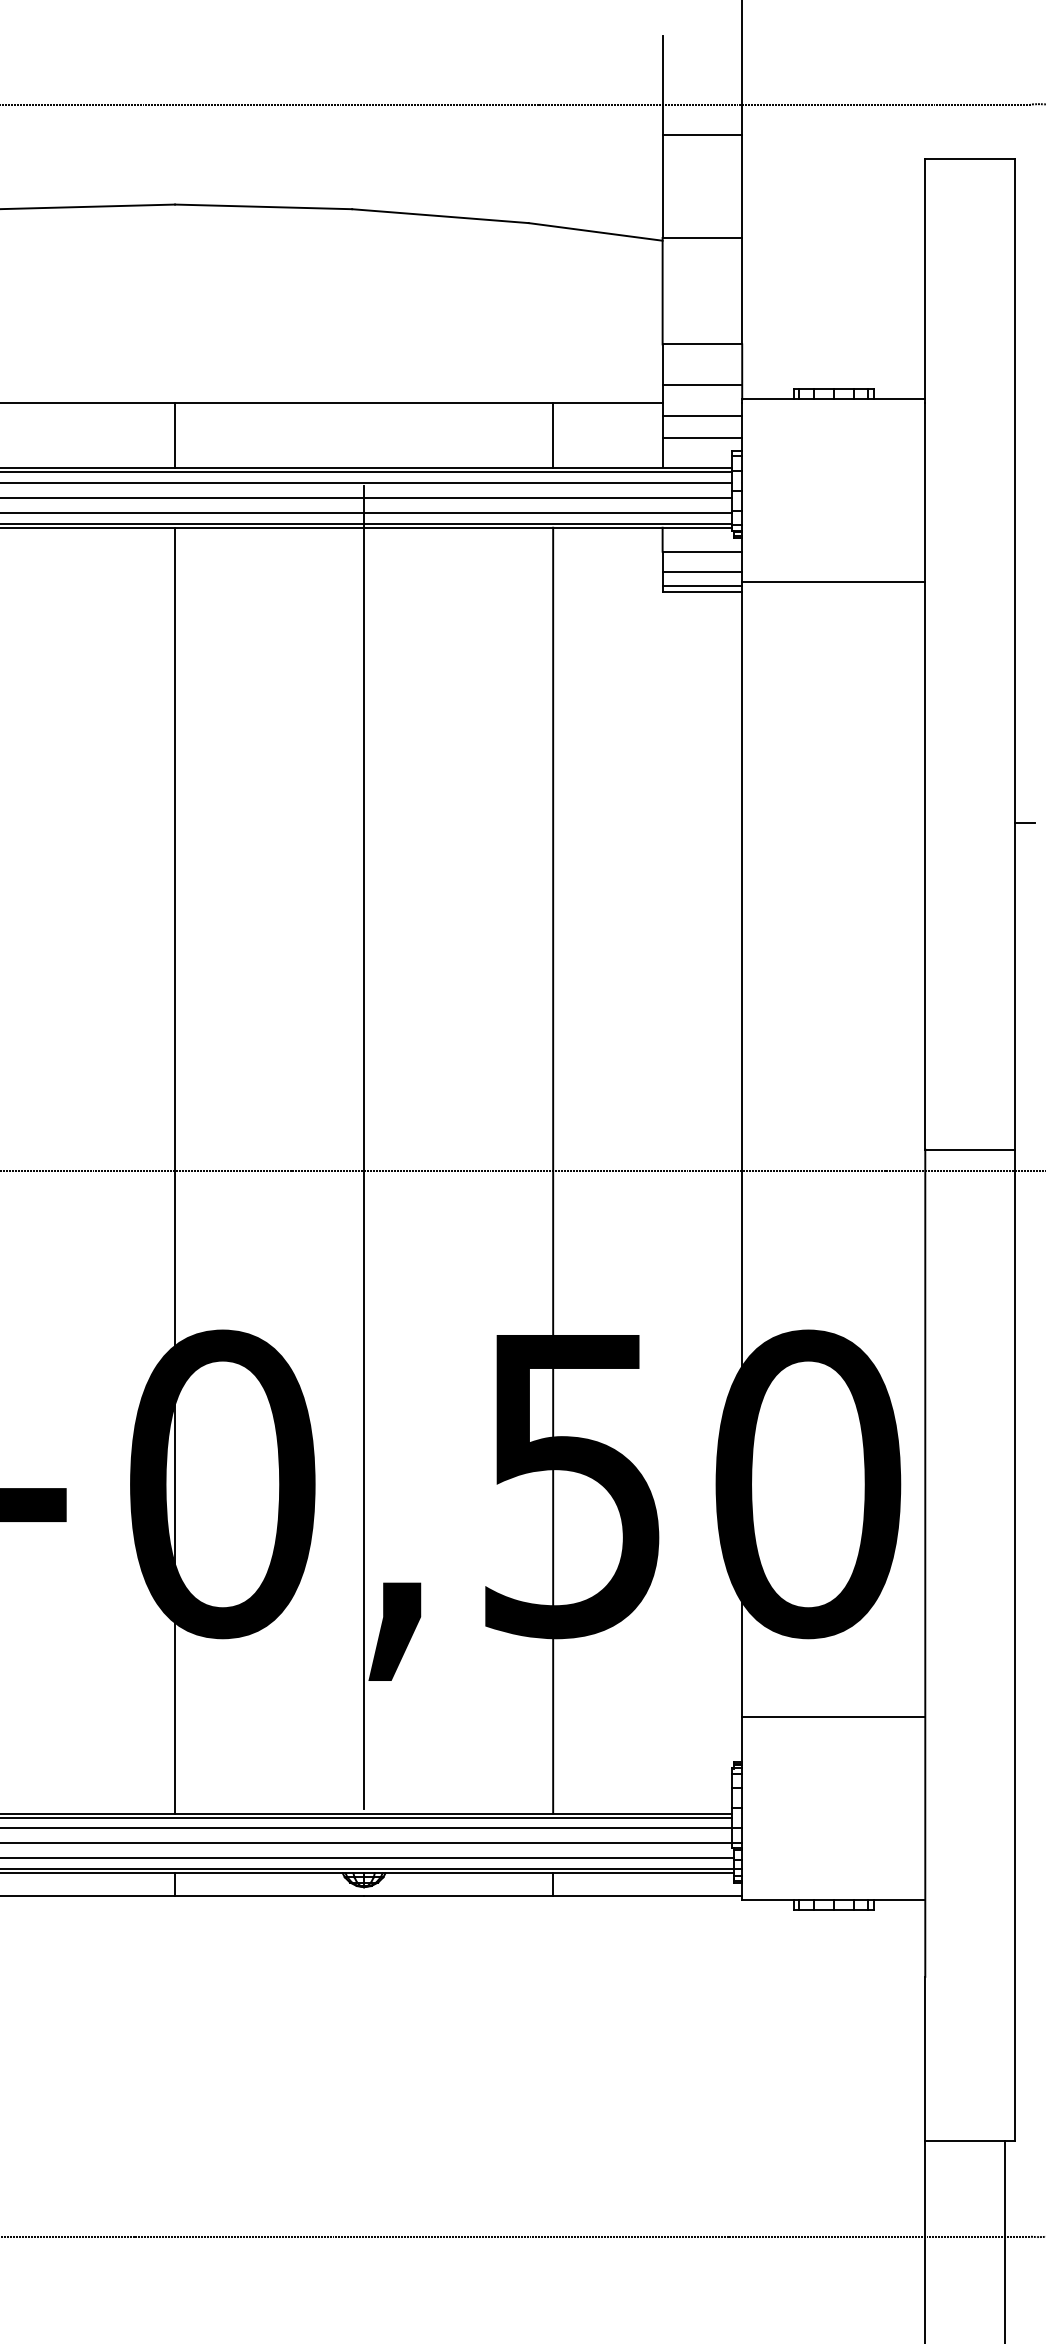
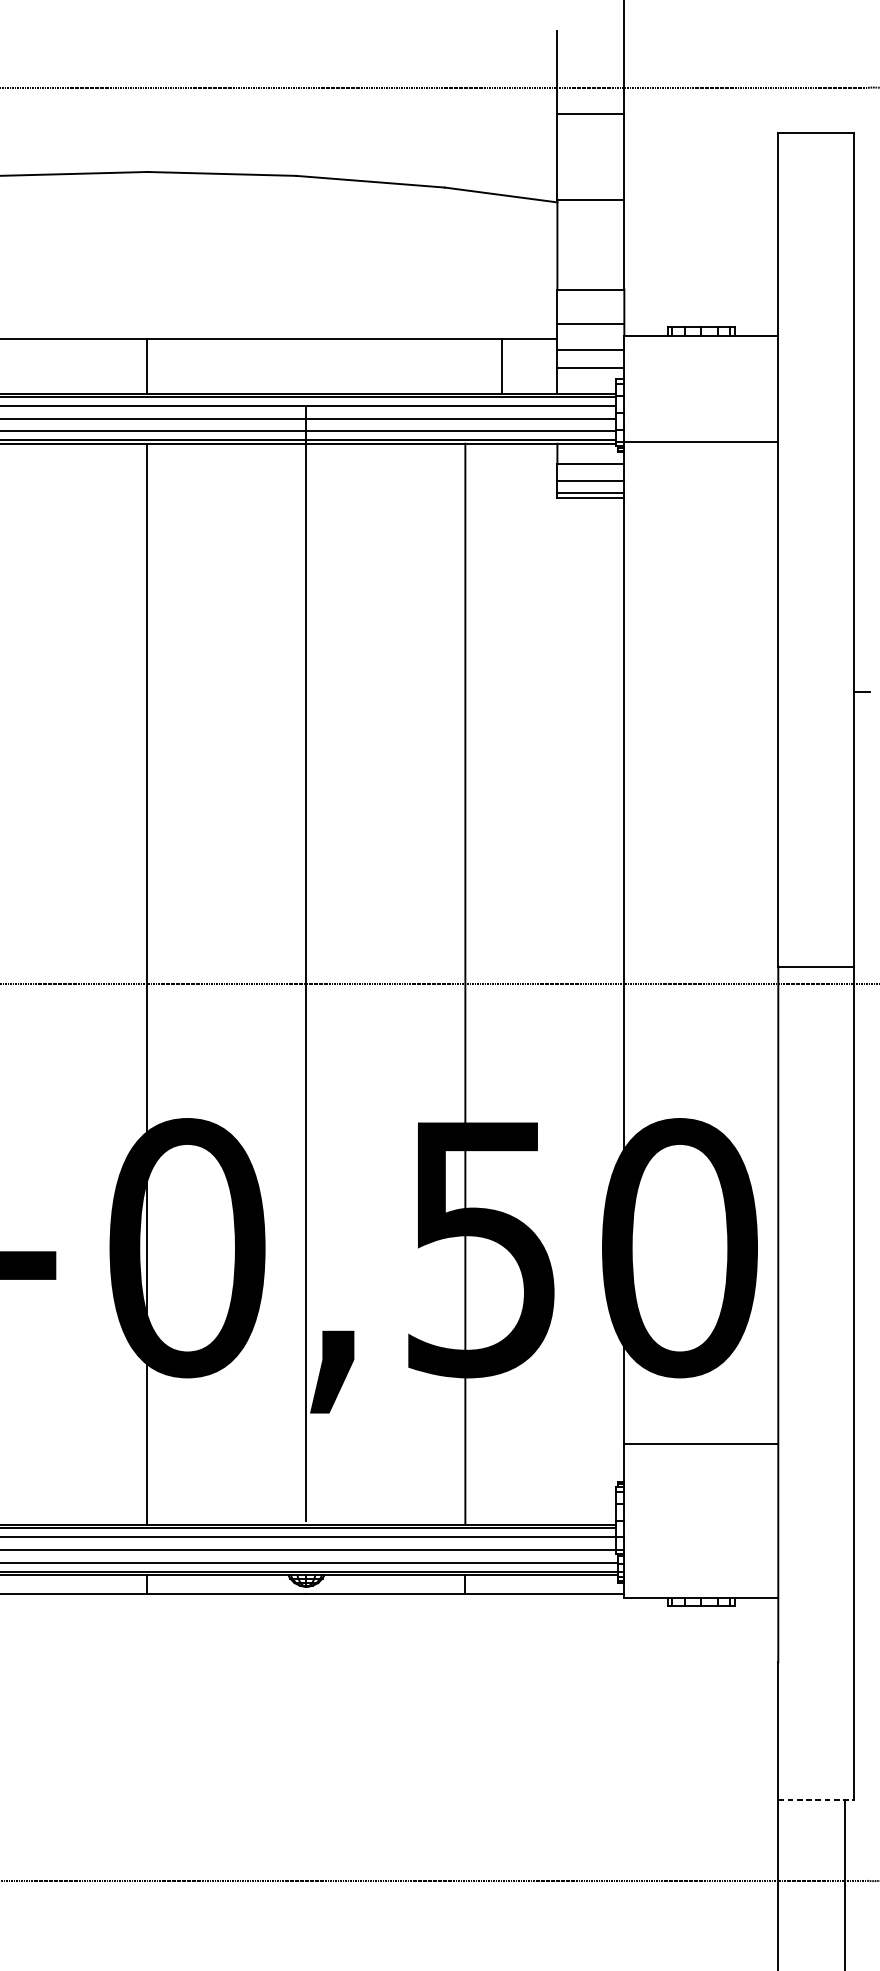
line: (553, 435) -> (501, 366), moved
line: (833, 582) -> (701, 441), moved
line: (970, 2140) -> (816, 1799), solid -> dashed

